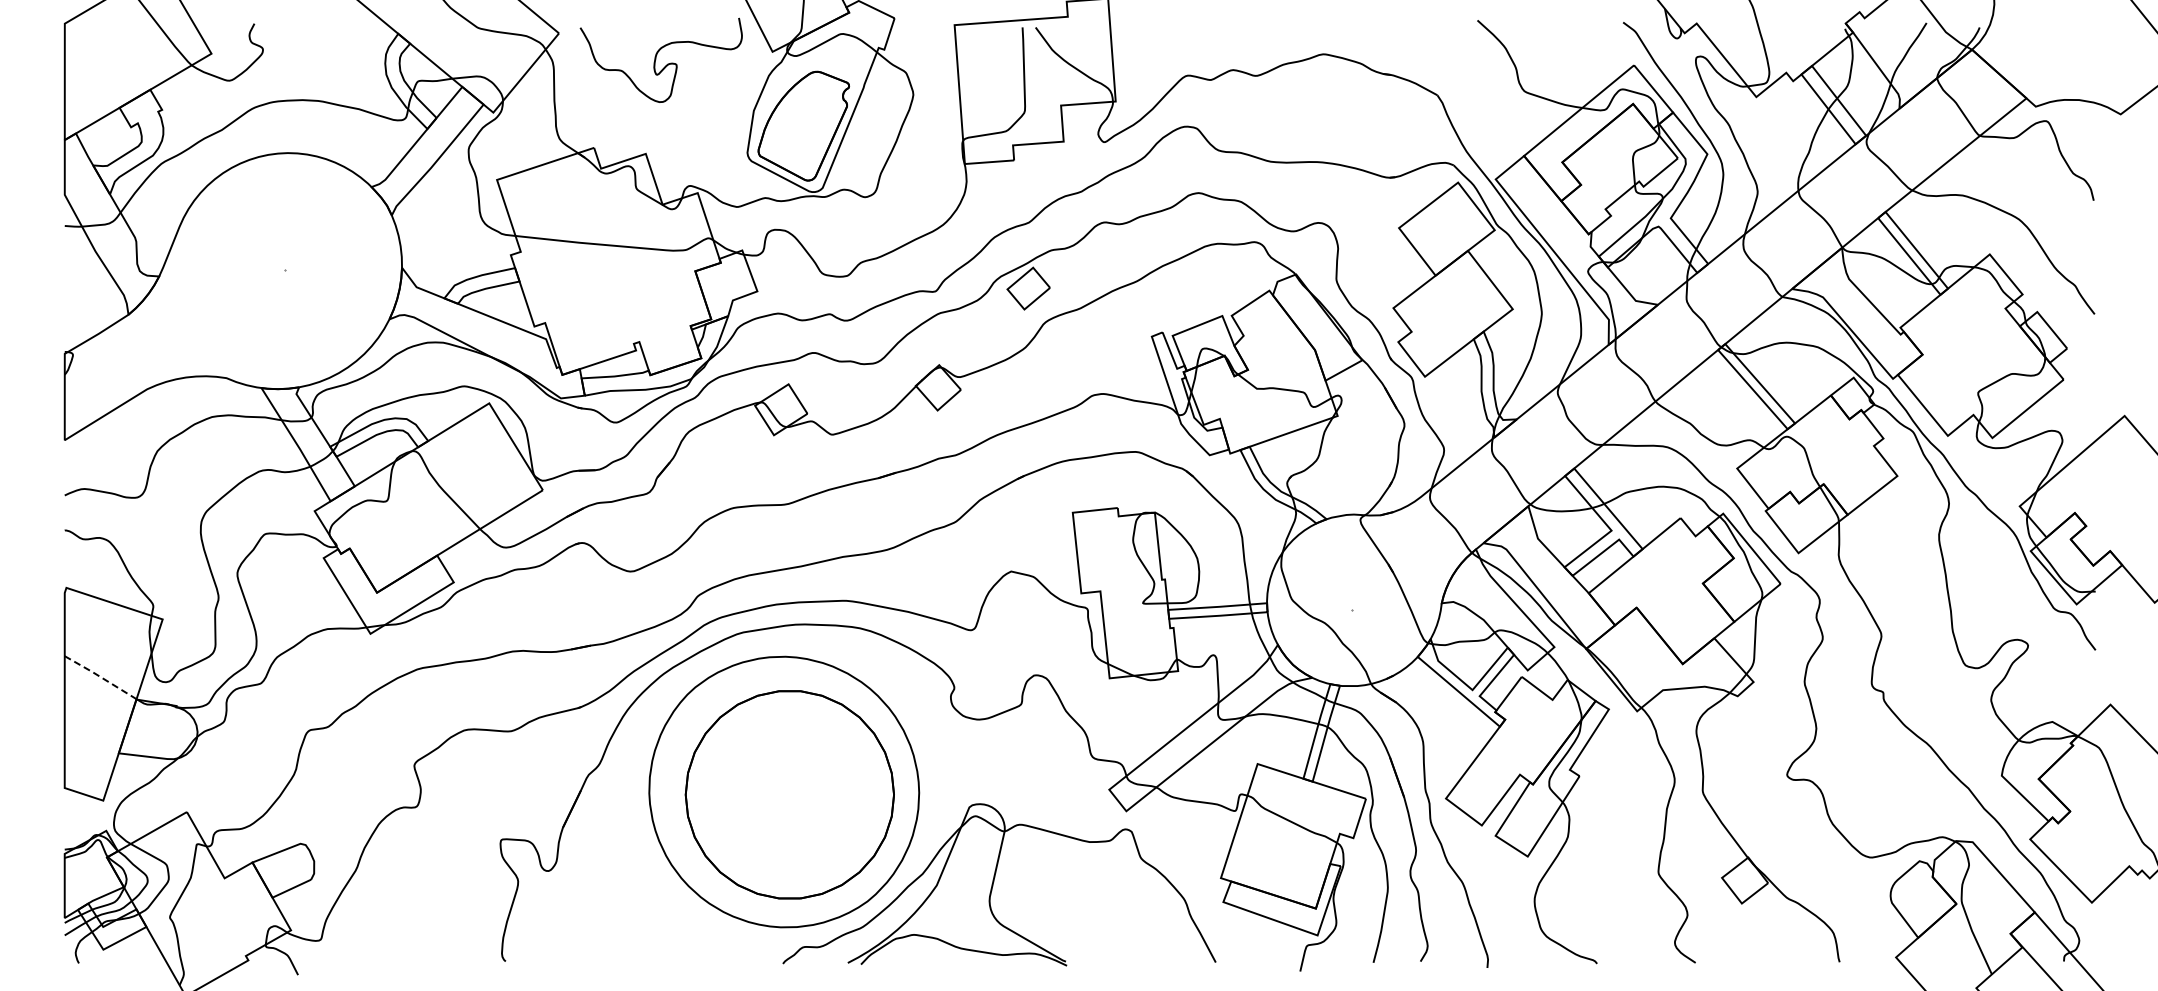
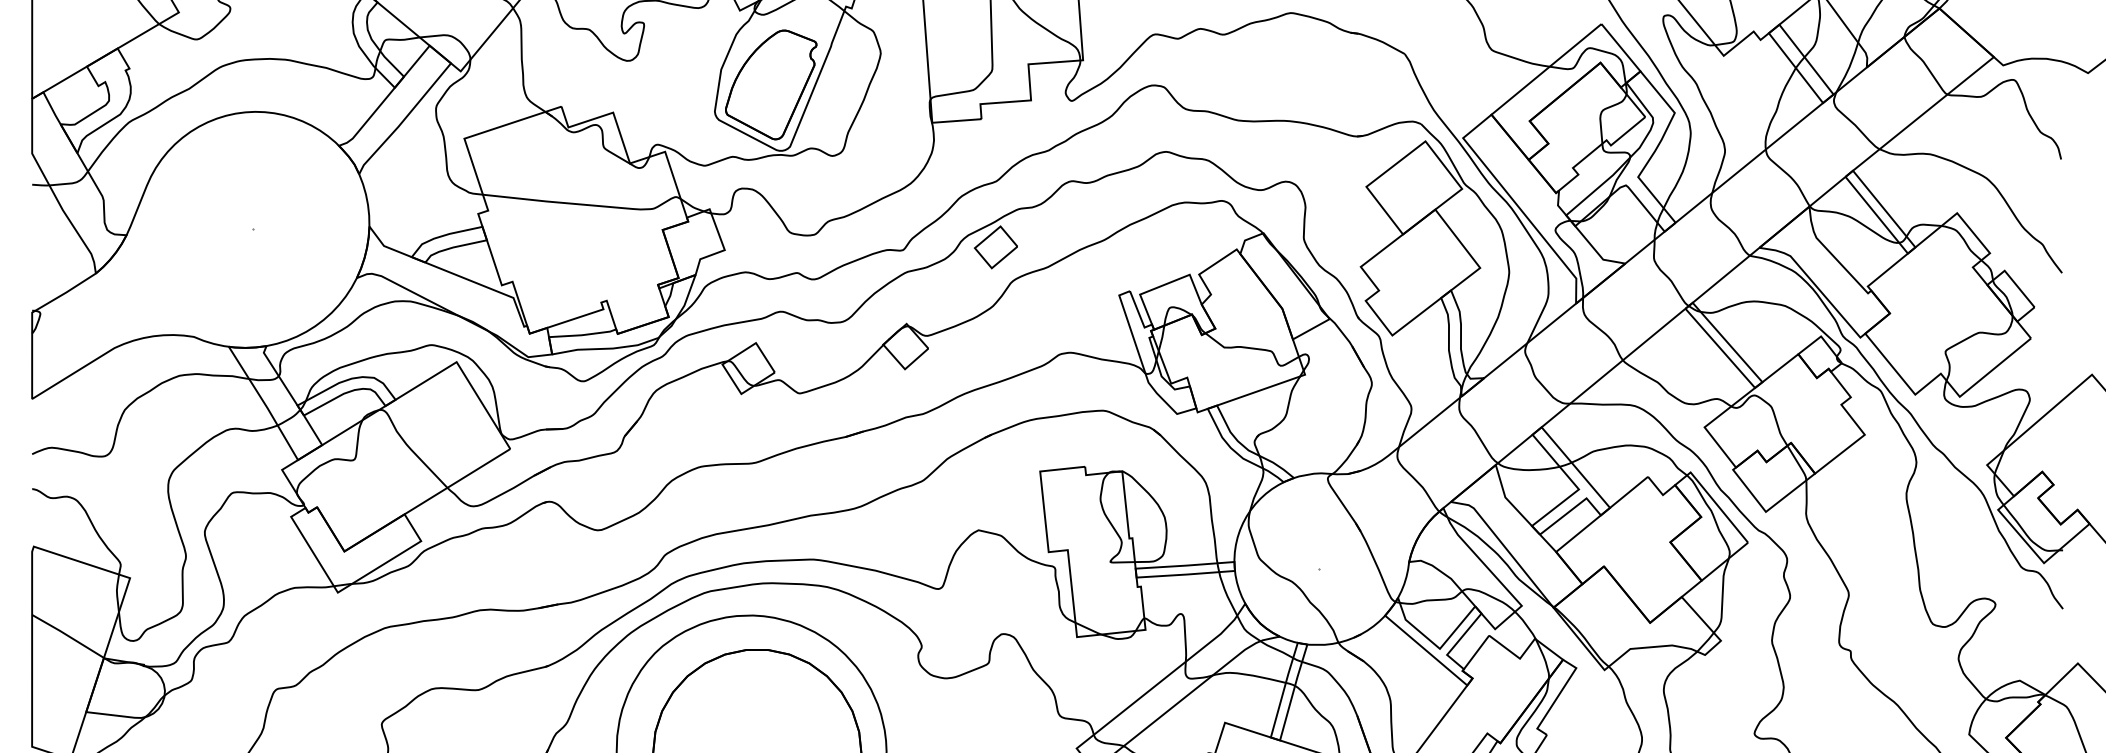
line: (100, 677) -> (67, 636), dashed -> solid

